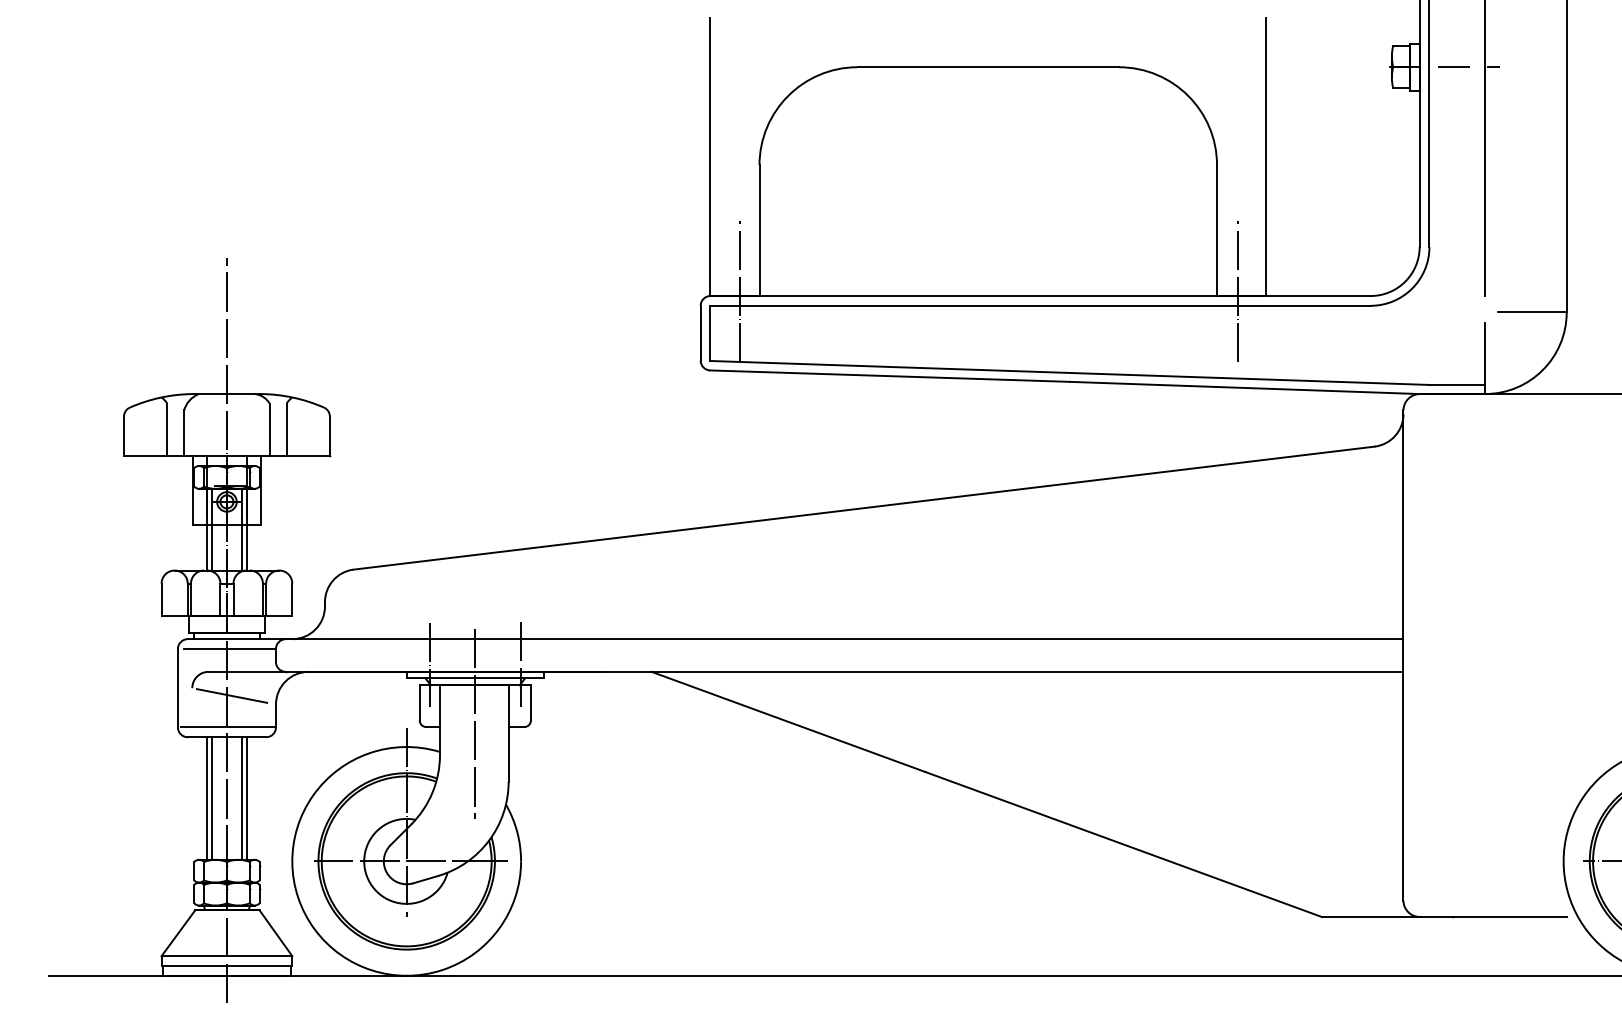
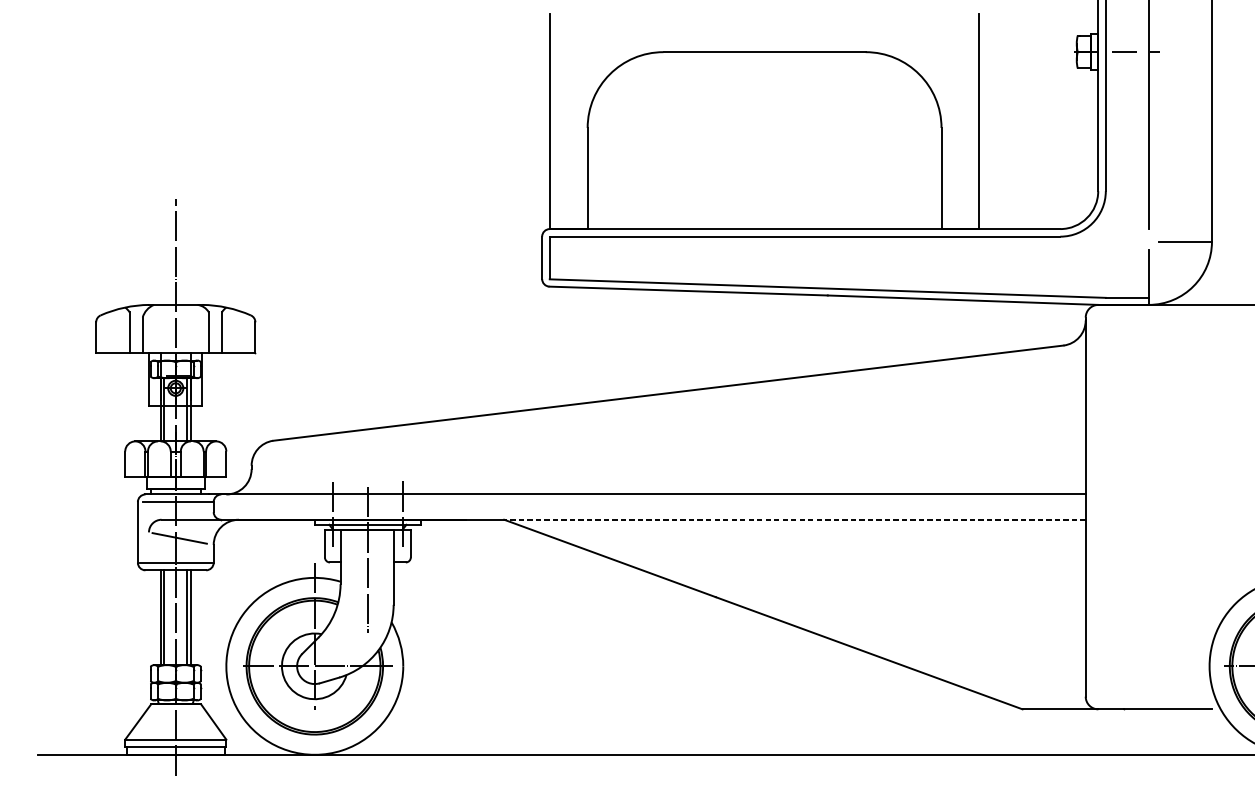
line: (739, 291) -> (572, 225), removed
line: (1238, 291) -> (958, 225), removed
line: (1027, 671) -> (794, 519), solid -> dashed

